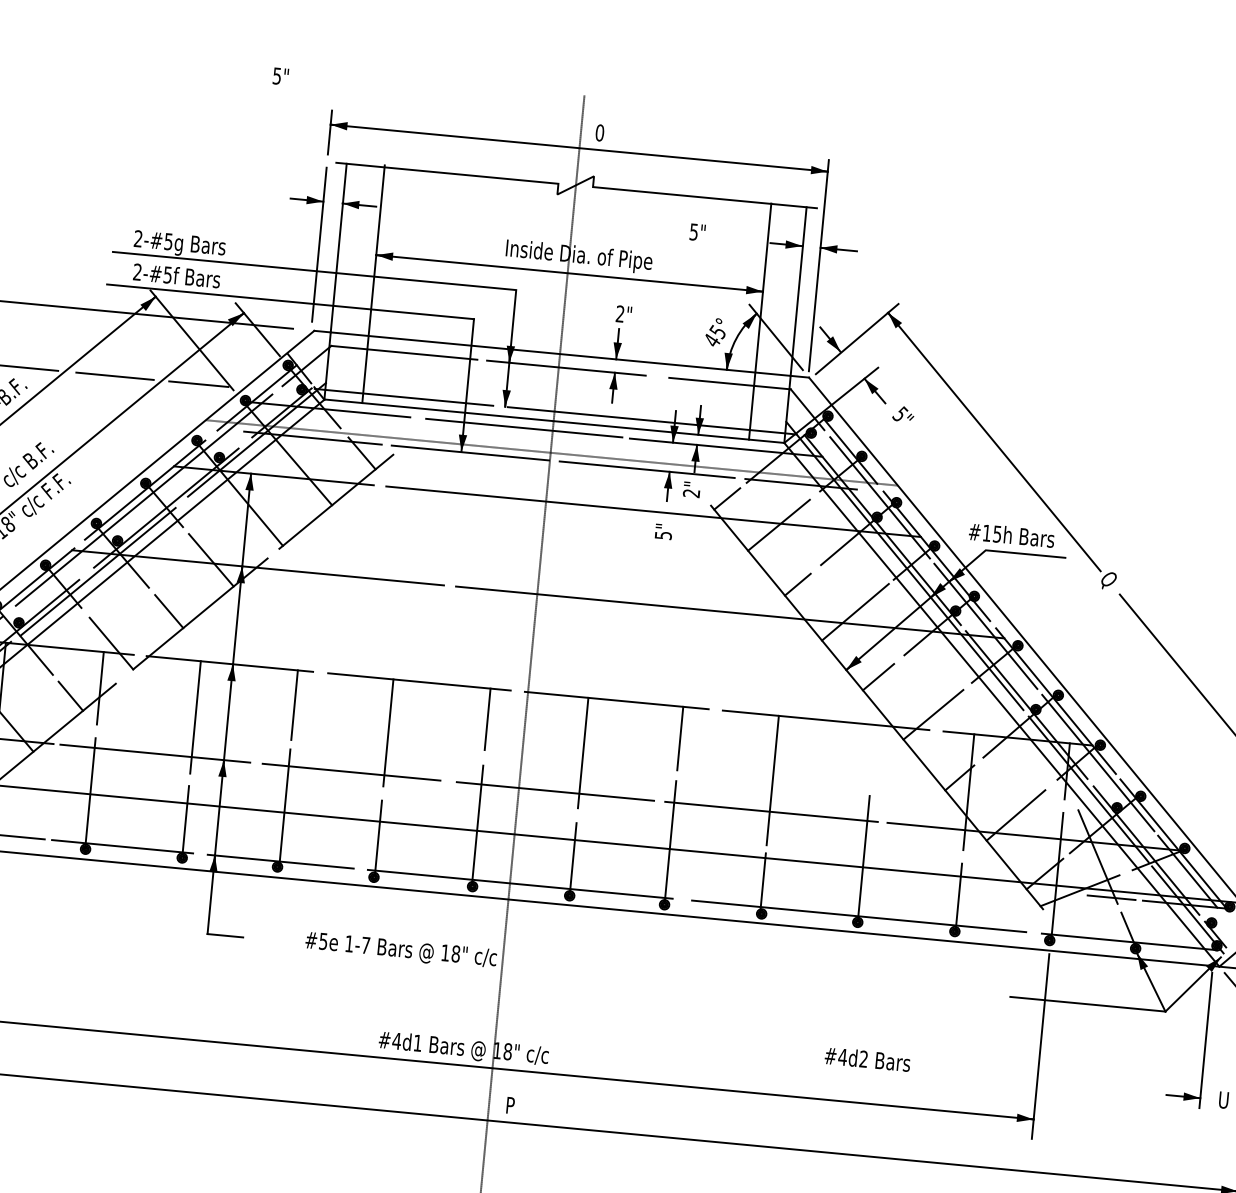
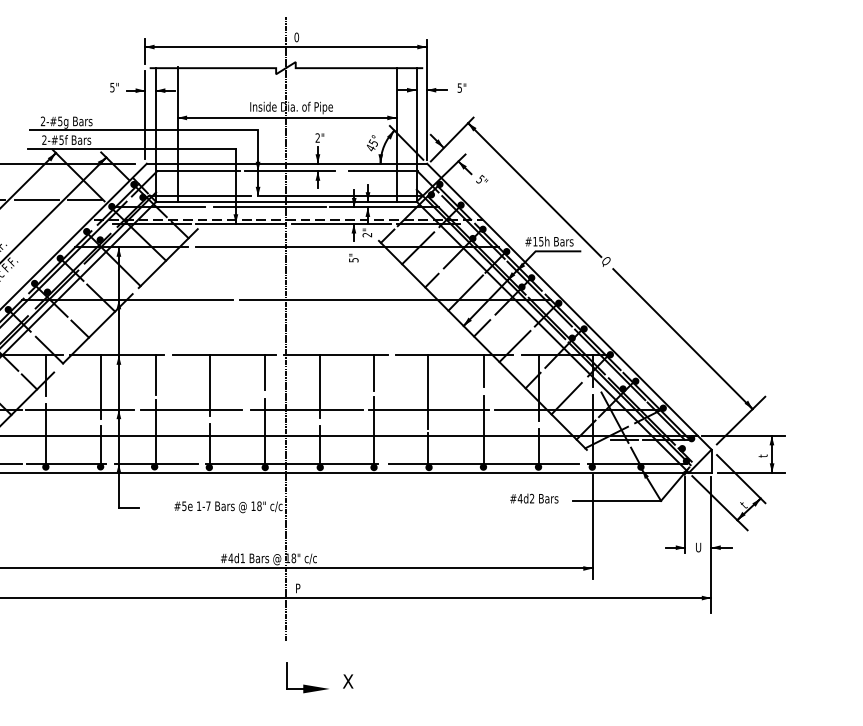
text: (280, 76) -> (114, 87), moved
text: (697, 231) -> (461, 87), moved
line: (873, 753) -> (483, 371), added
text: (867, 1059) -> (534, 498), moved

